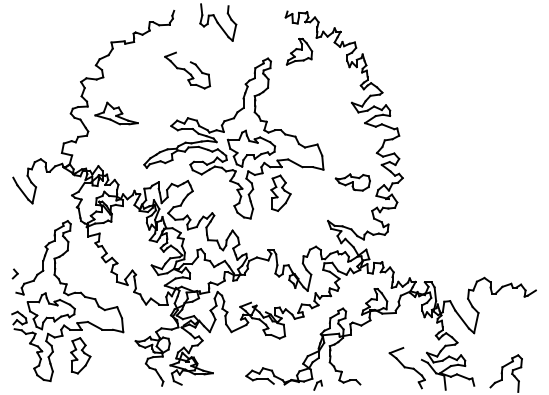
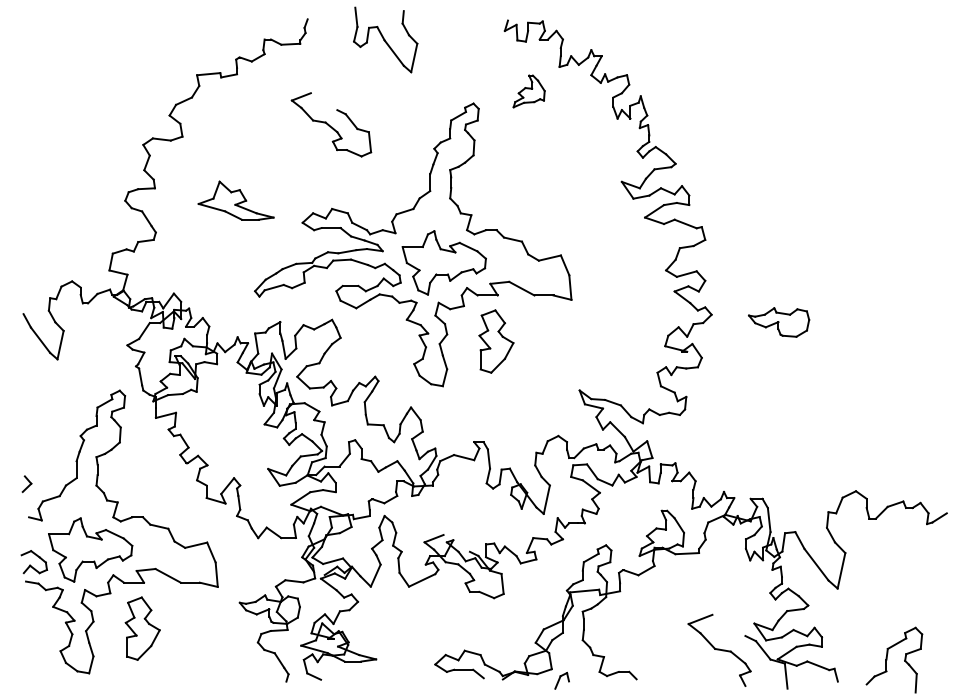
part: (299, 51) -> (529, 91), size x0.7
part: (116, 113) -> (235, 200), moved
part: (352, 182) -> (778, 322), moved

